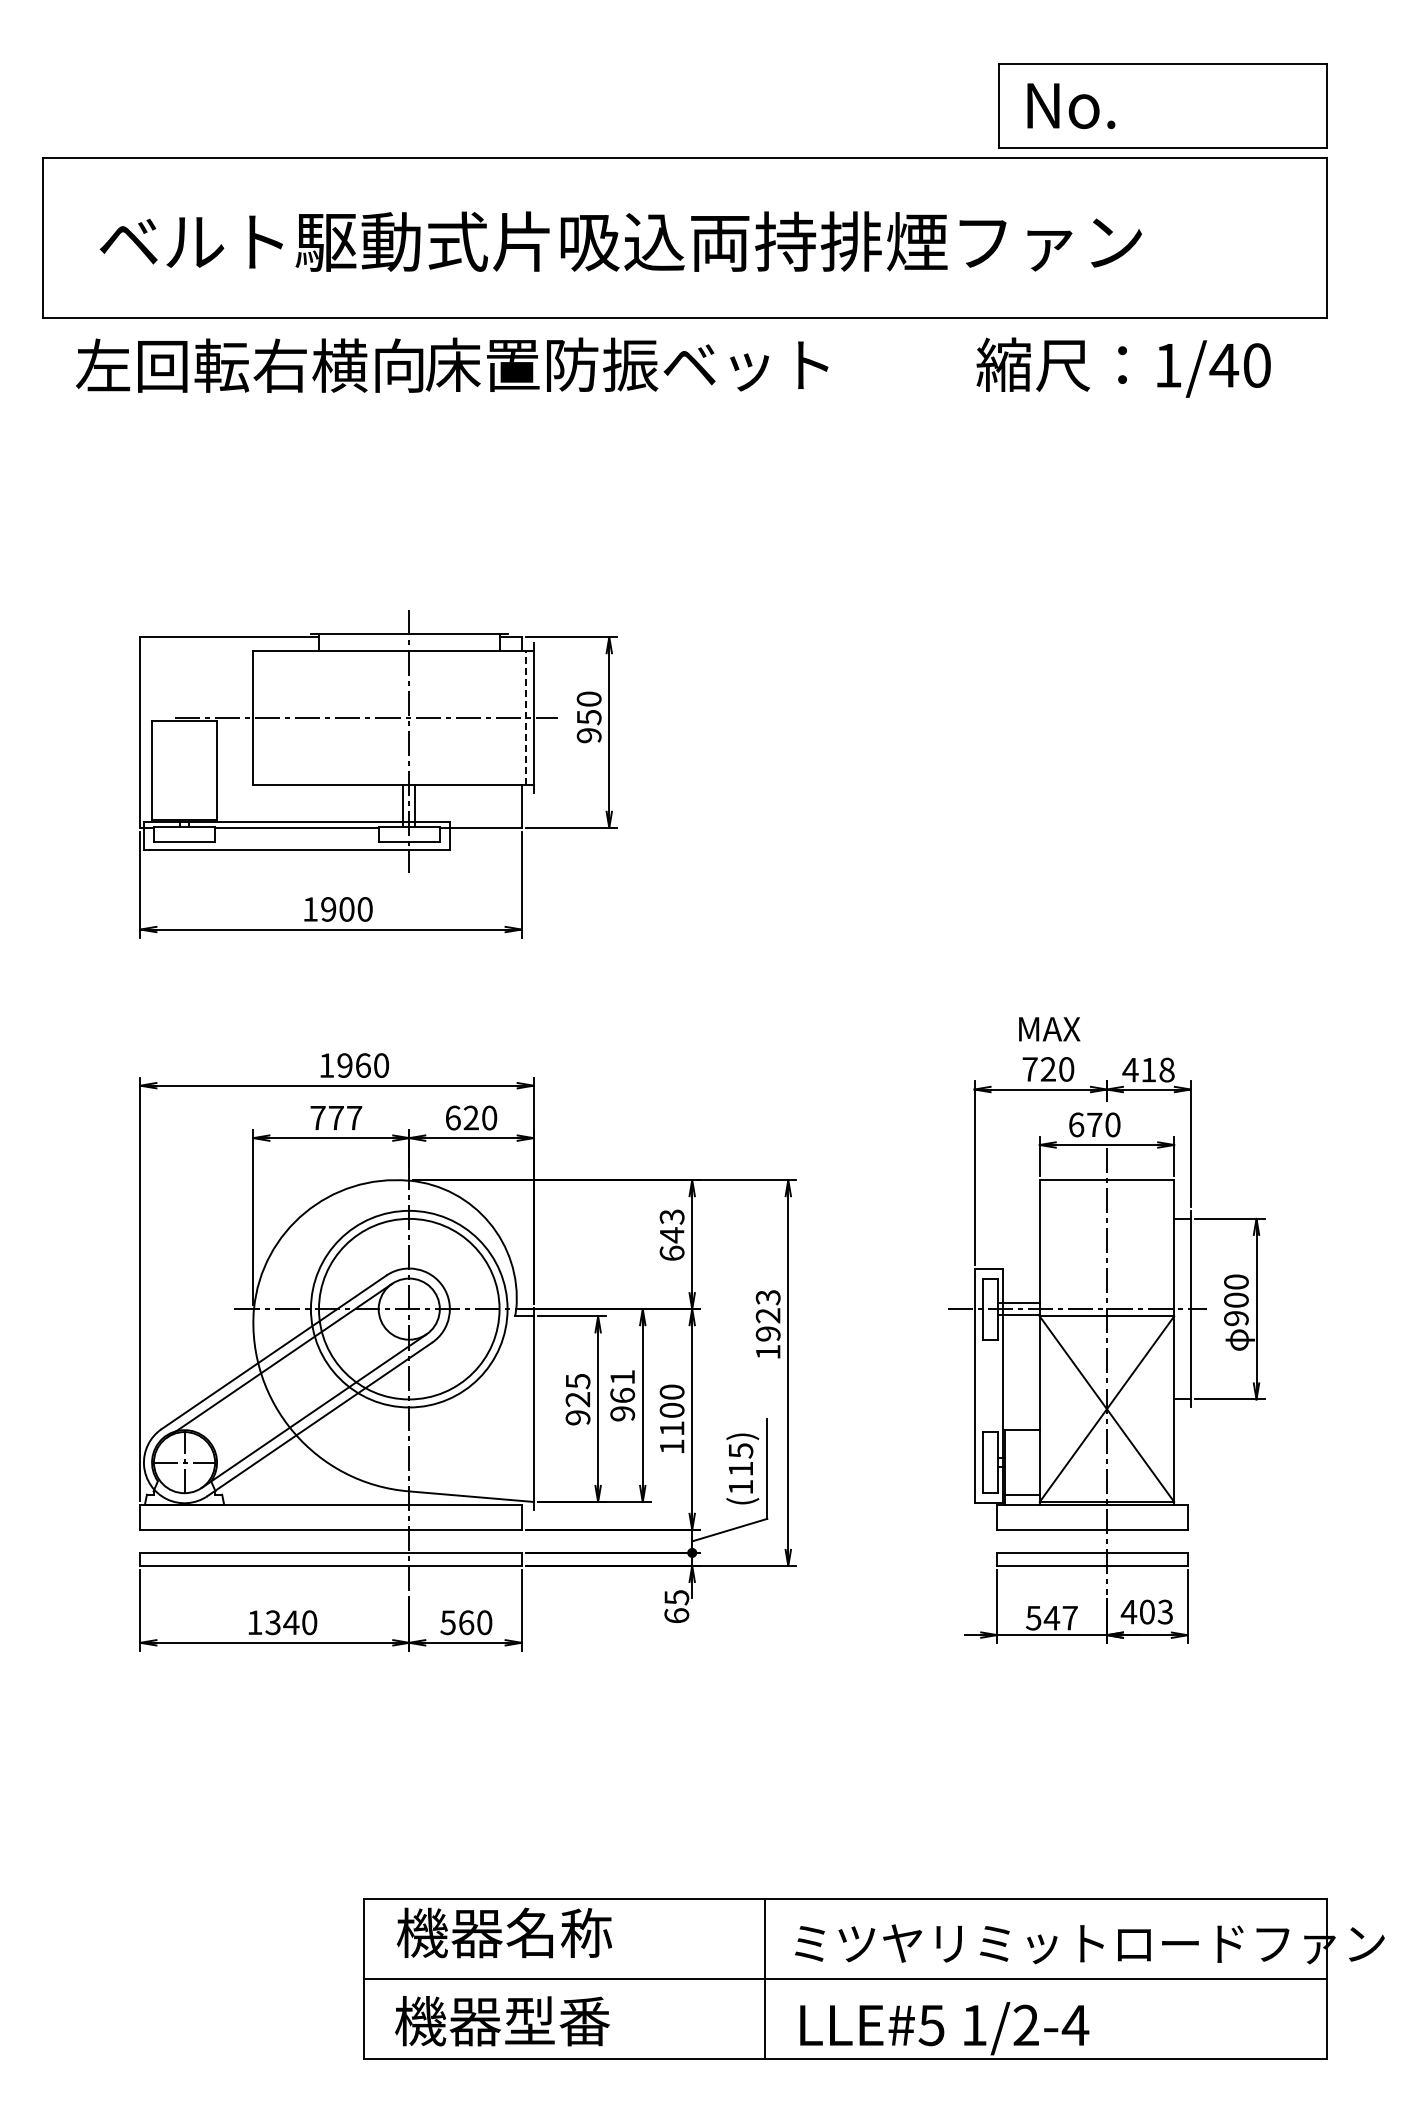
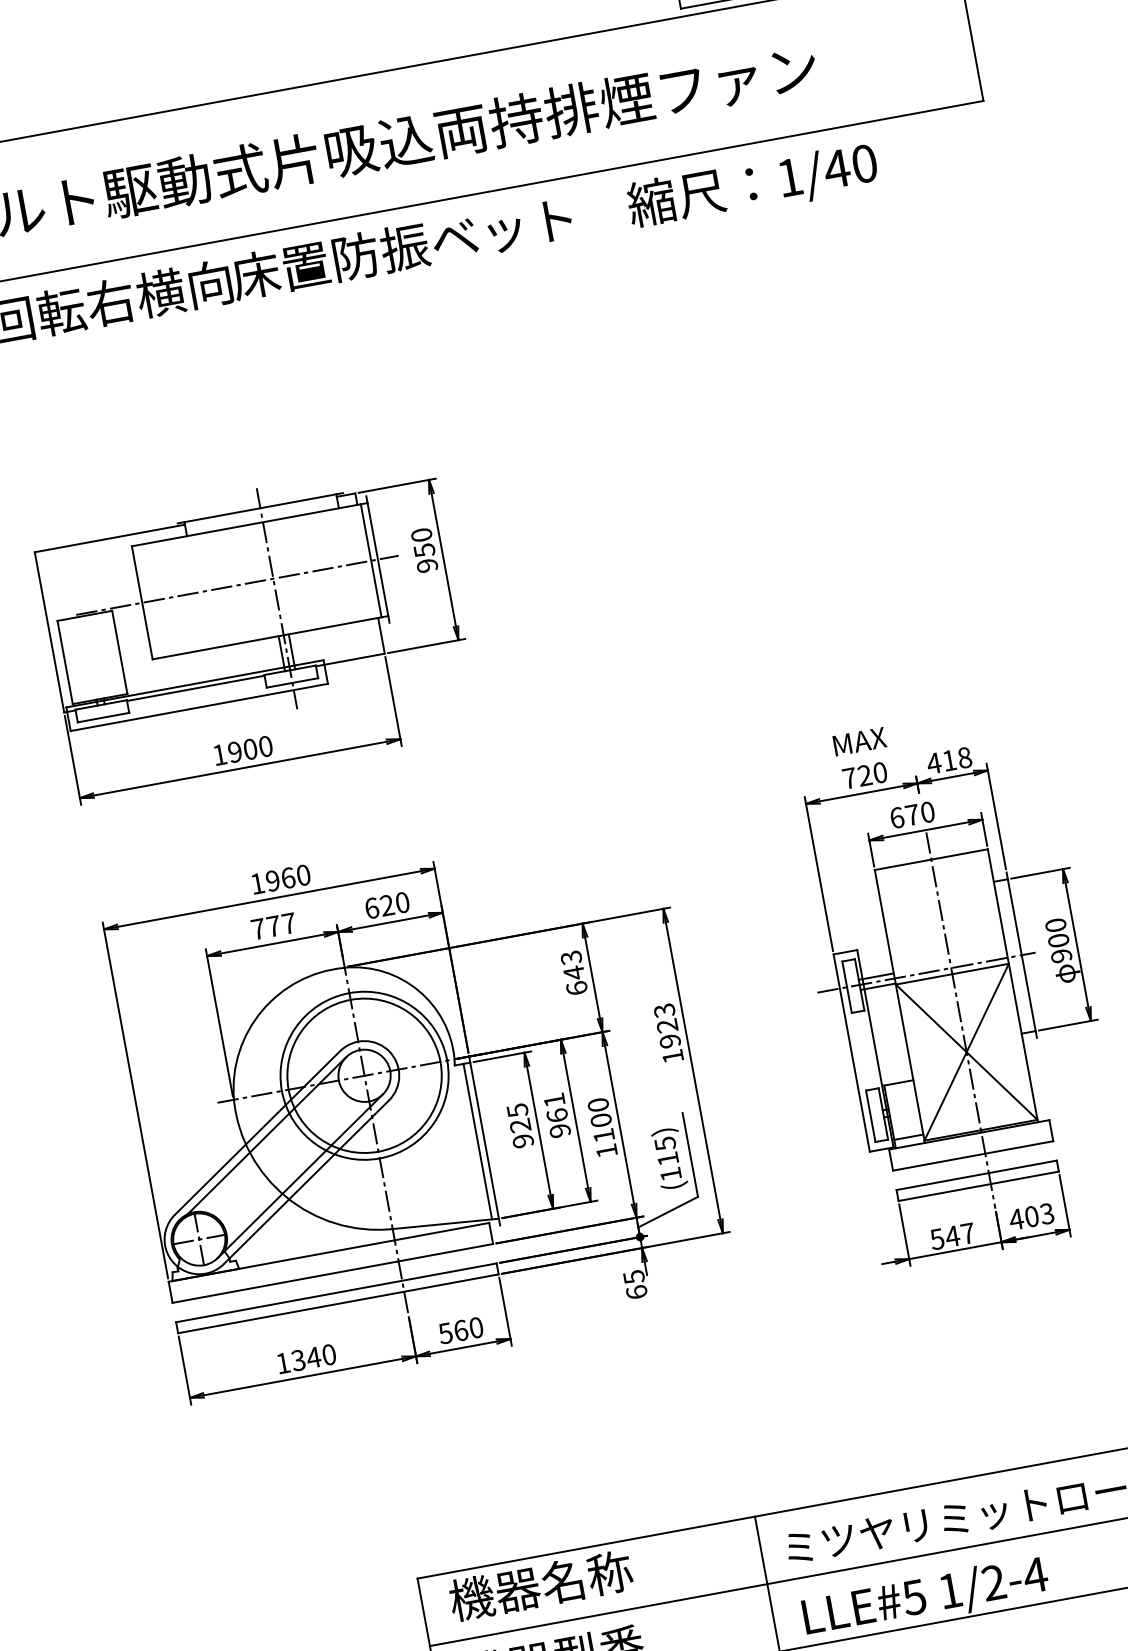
text: (1123, 367) -> (752, 186), moved
line: (525, 717) -> (371, 560), dashed -> solid
line: (525, 1408) -> (477, 1141), added

